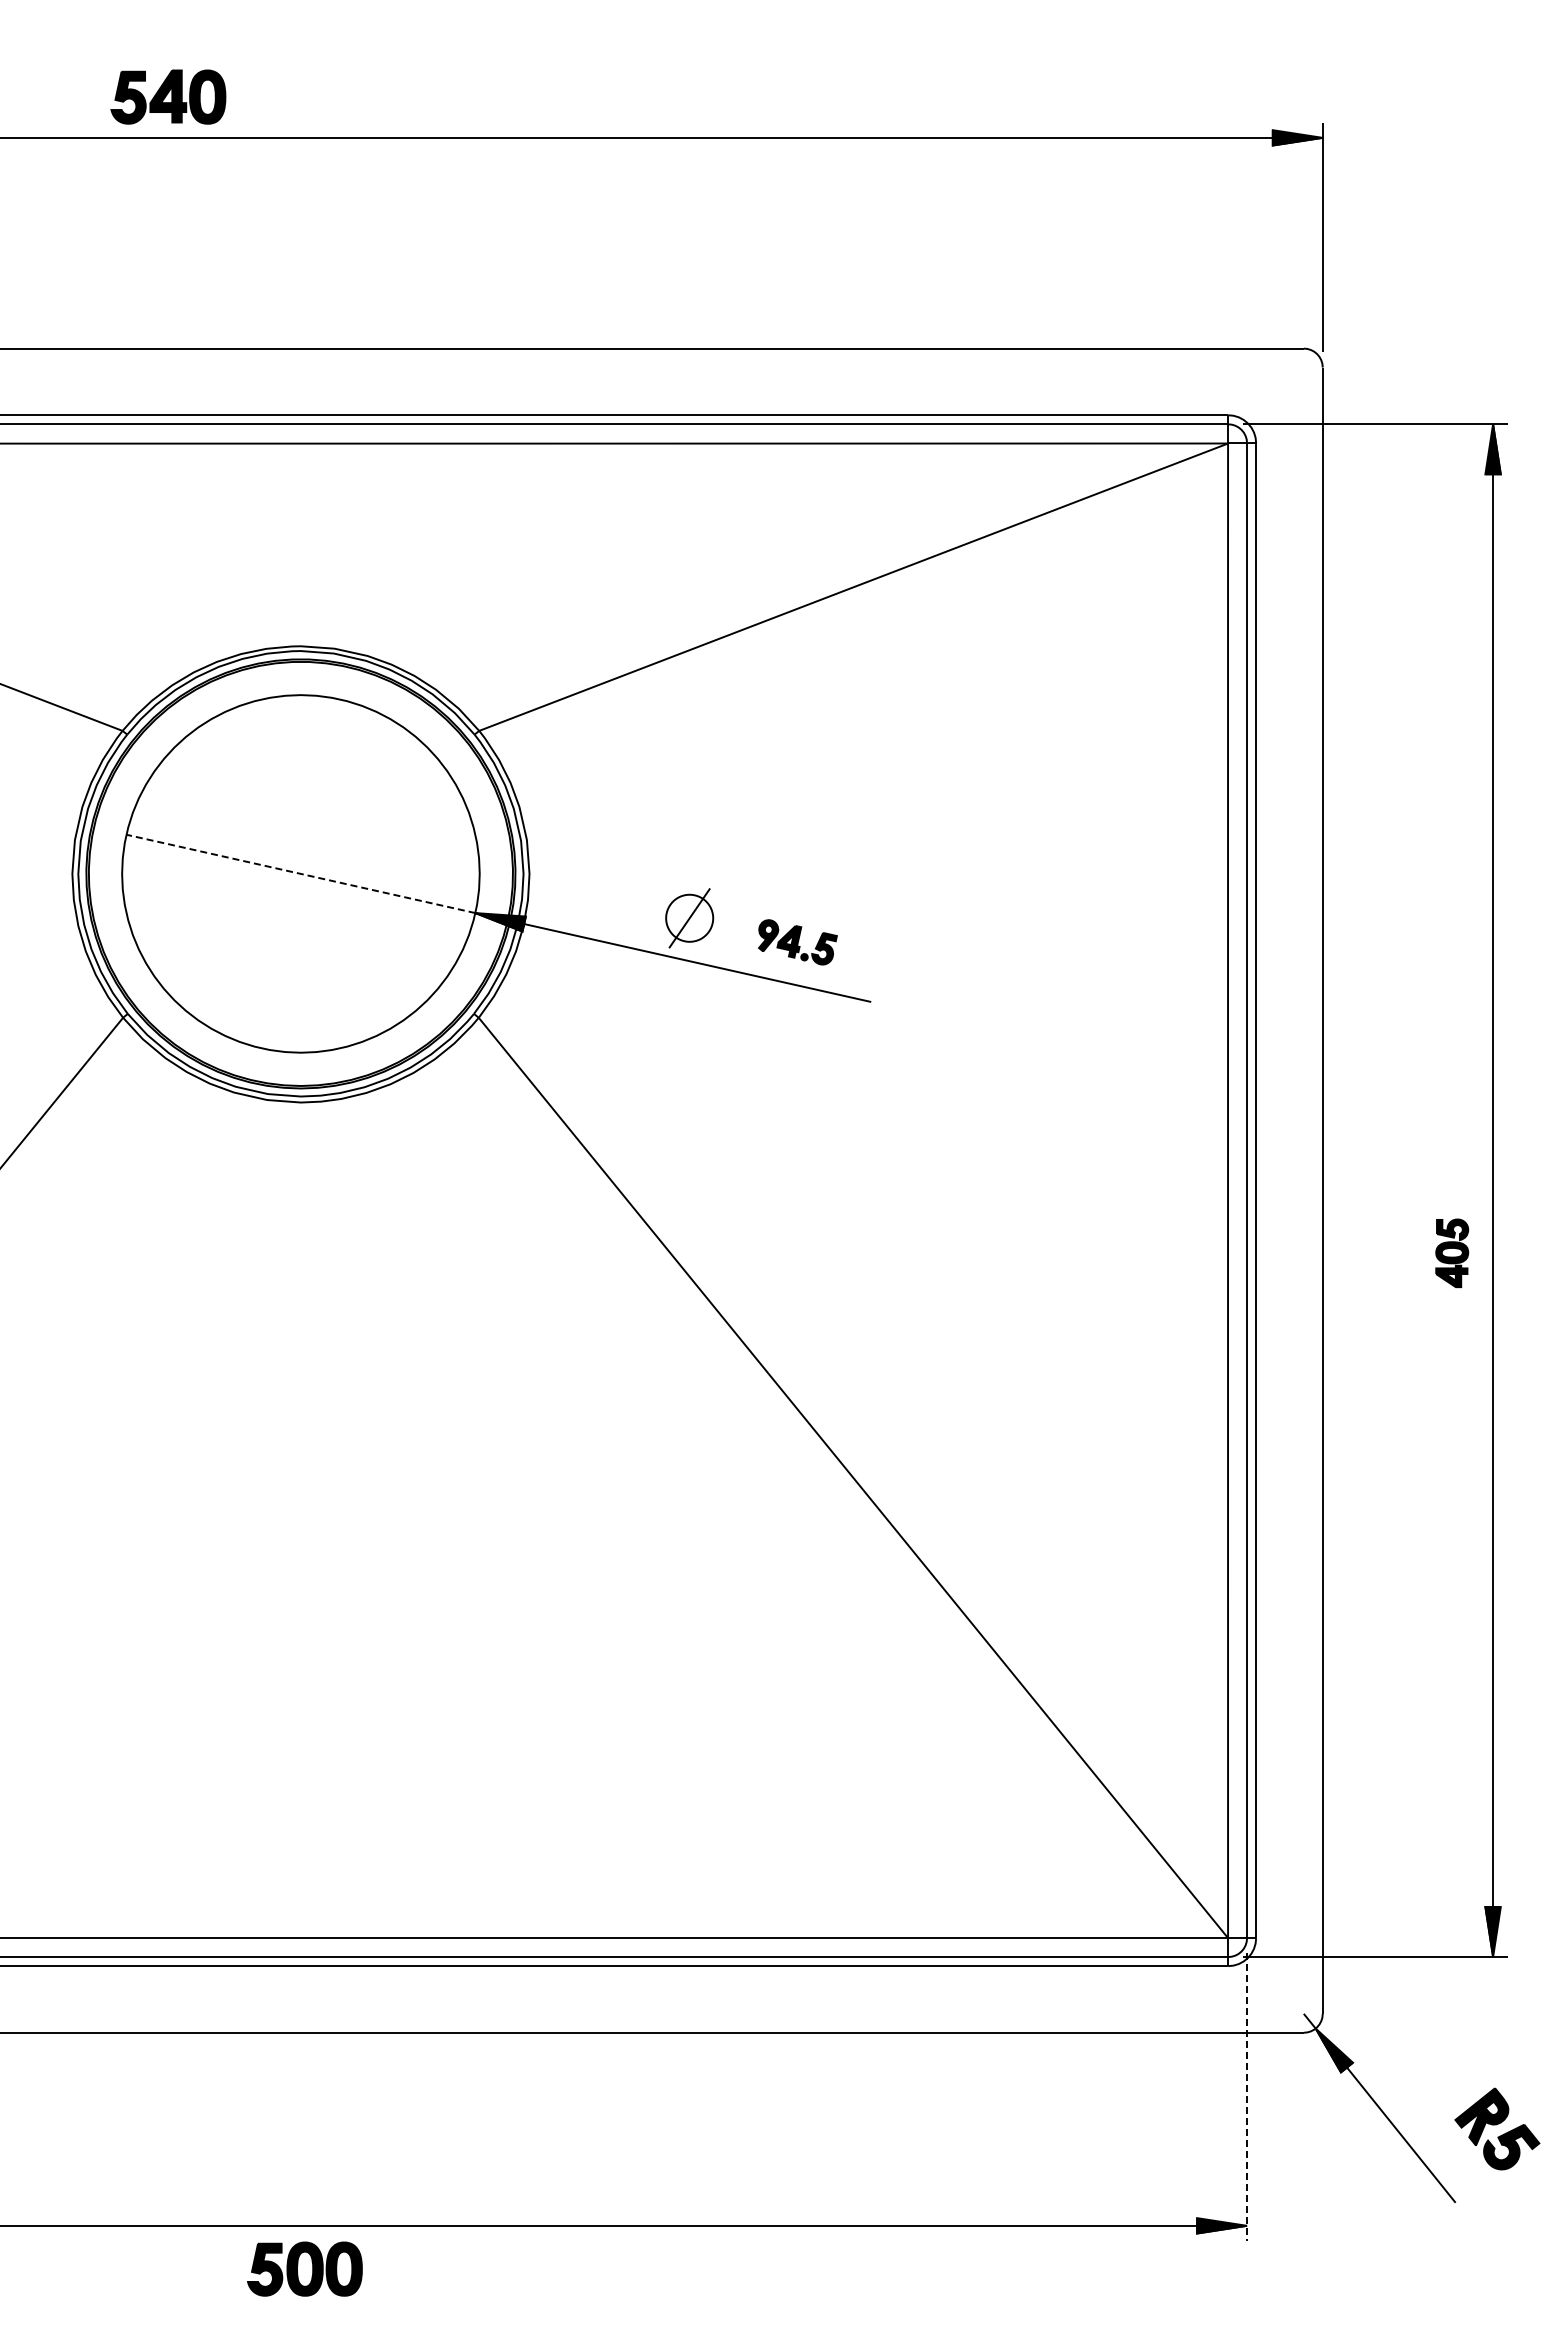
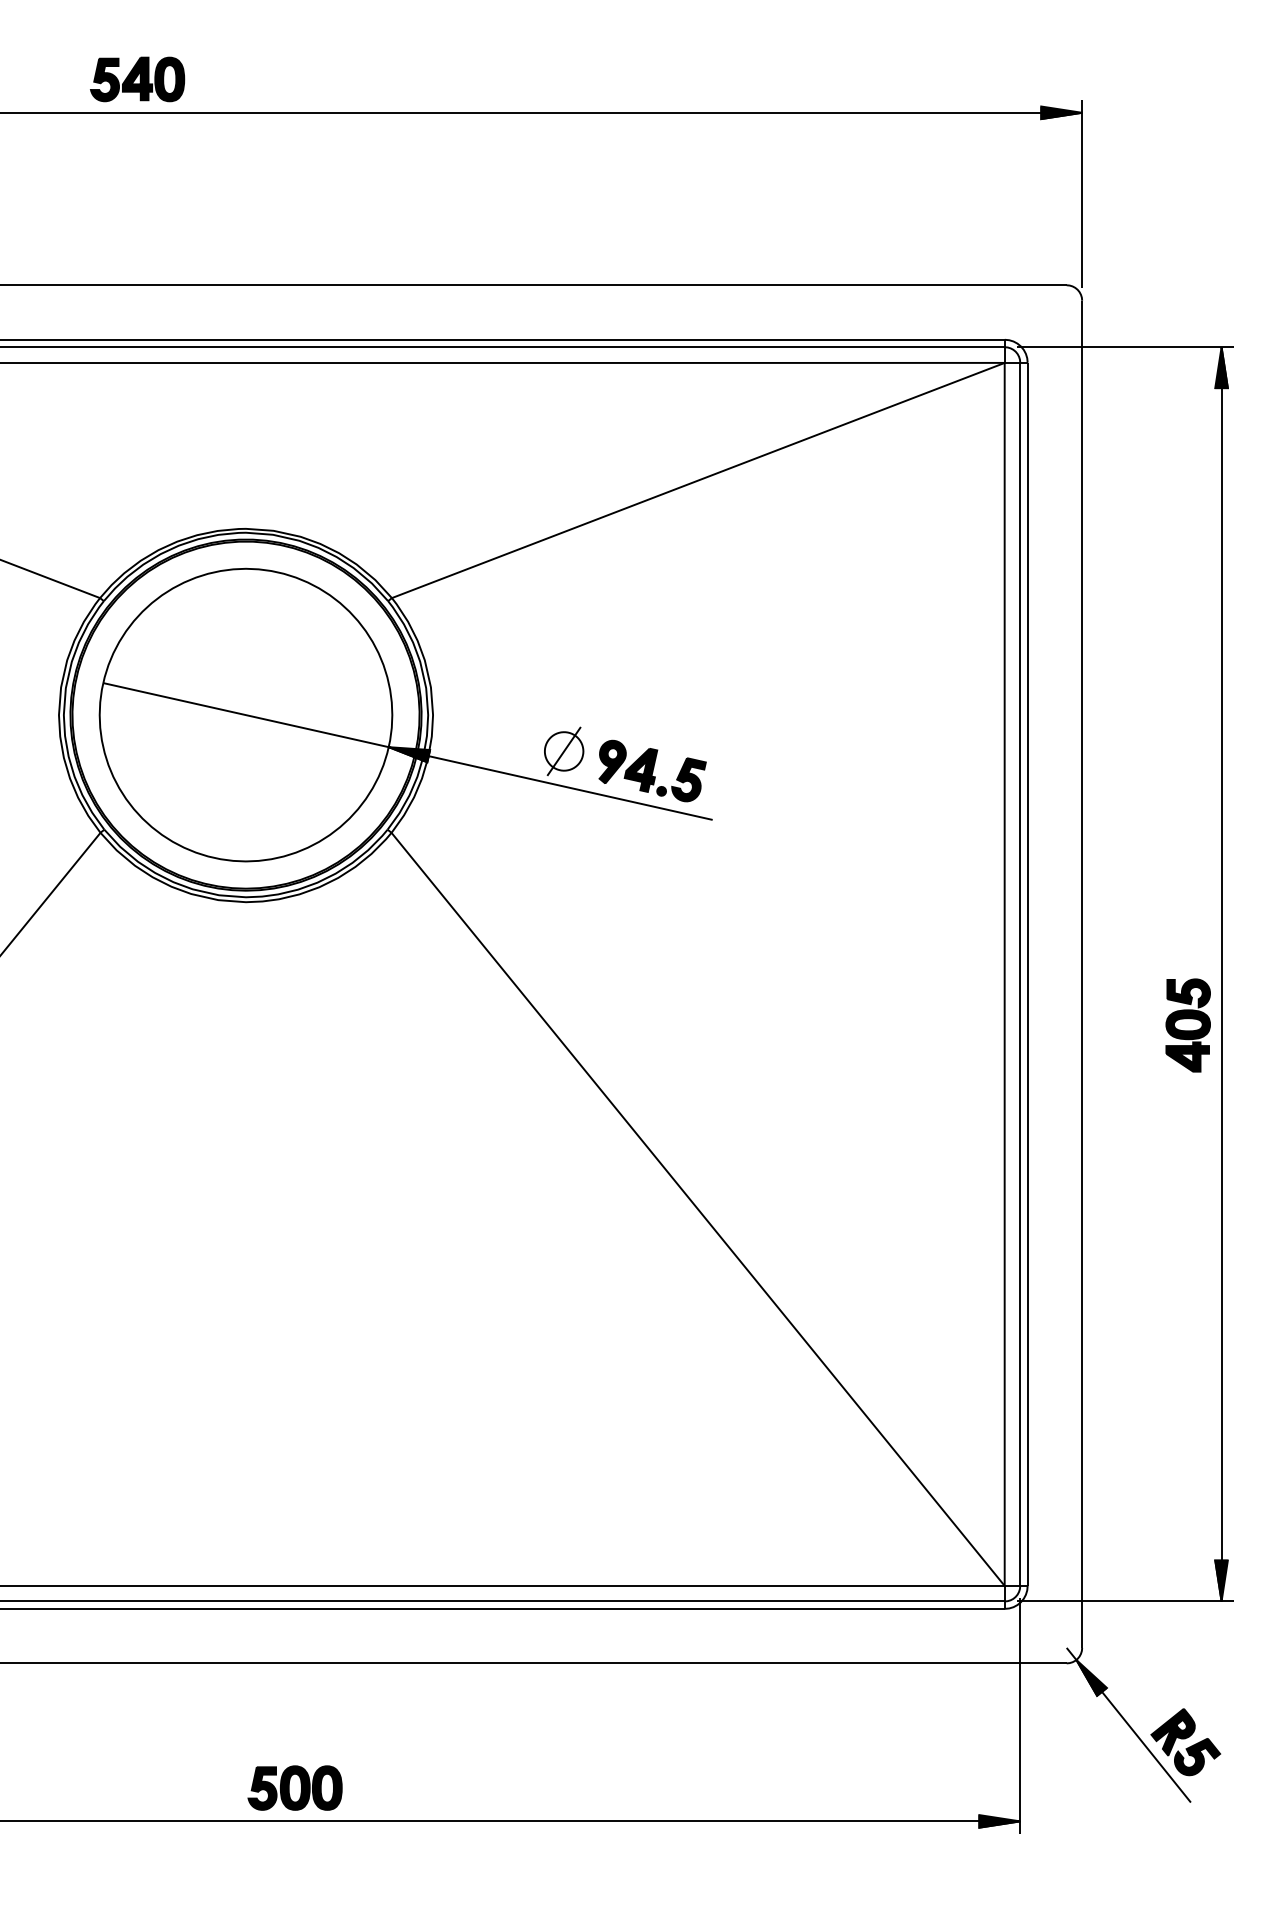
line: (300, 873) -> (245, 714), dashed -> solid
part: (797, 942) -> (652, 771), size x1.67
part: (1451, 1253) -> (1187, 1025), size x1.67
line: (1247, 2097) -> (1020, 1716), dashed -> solid
part: (1497, 2128) -> (1185, 1741), moved
part: (304, 2268) -> (294, 1787), moved

